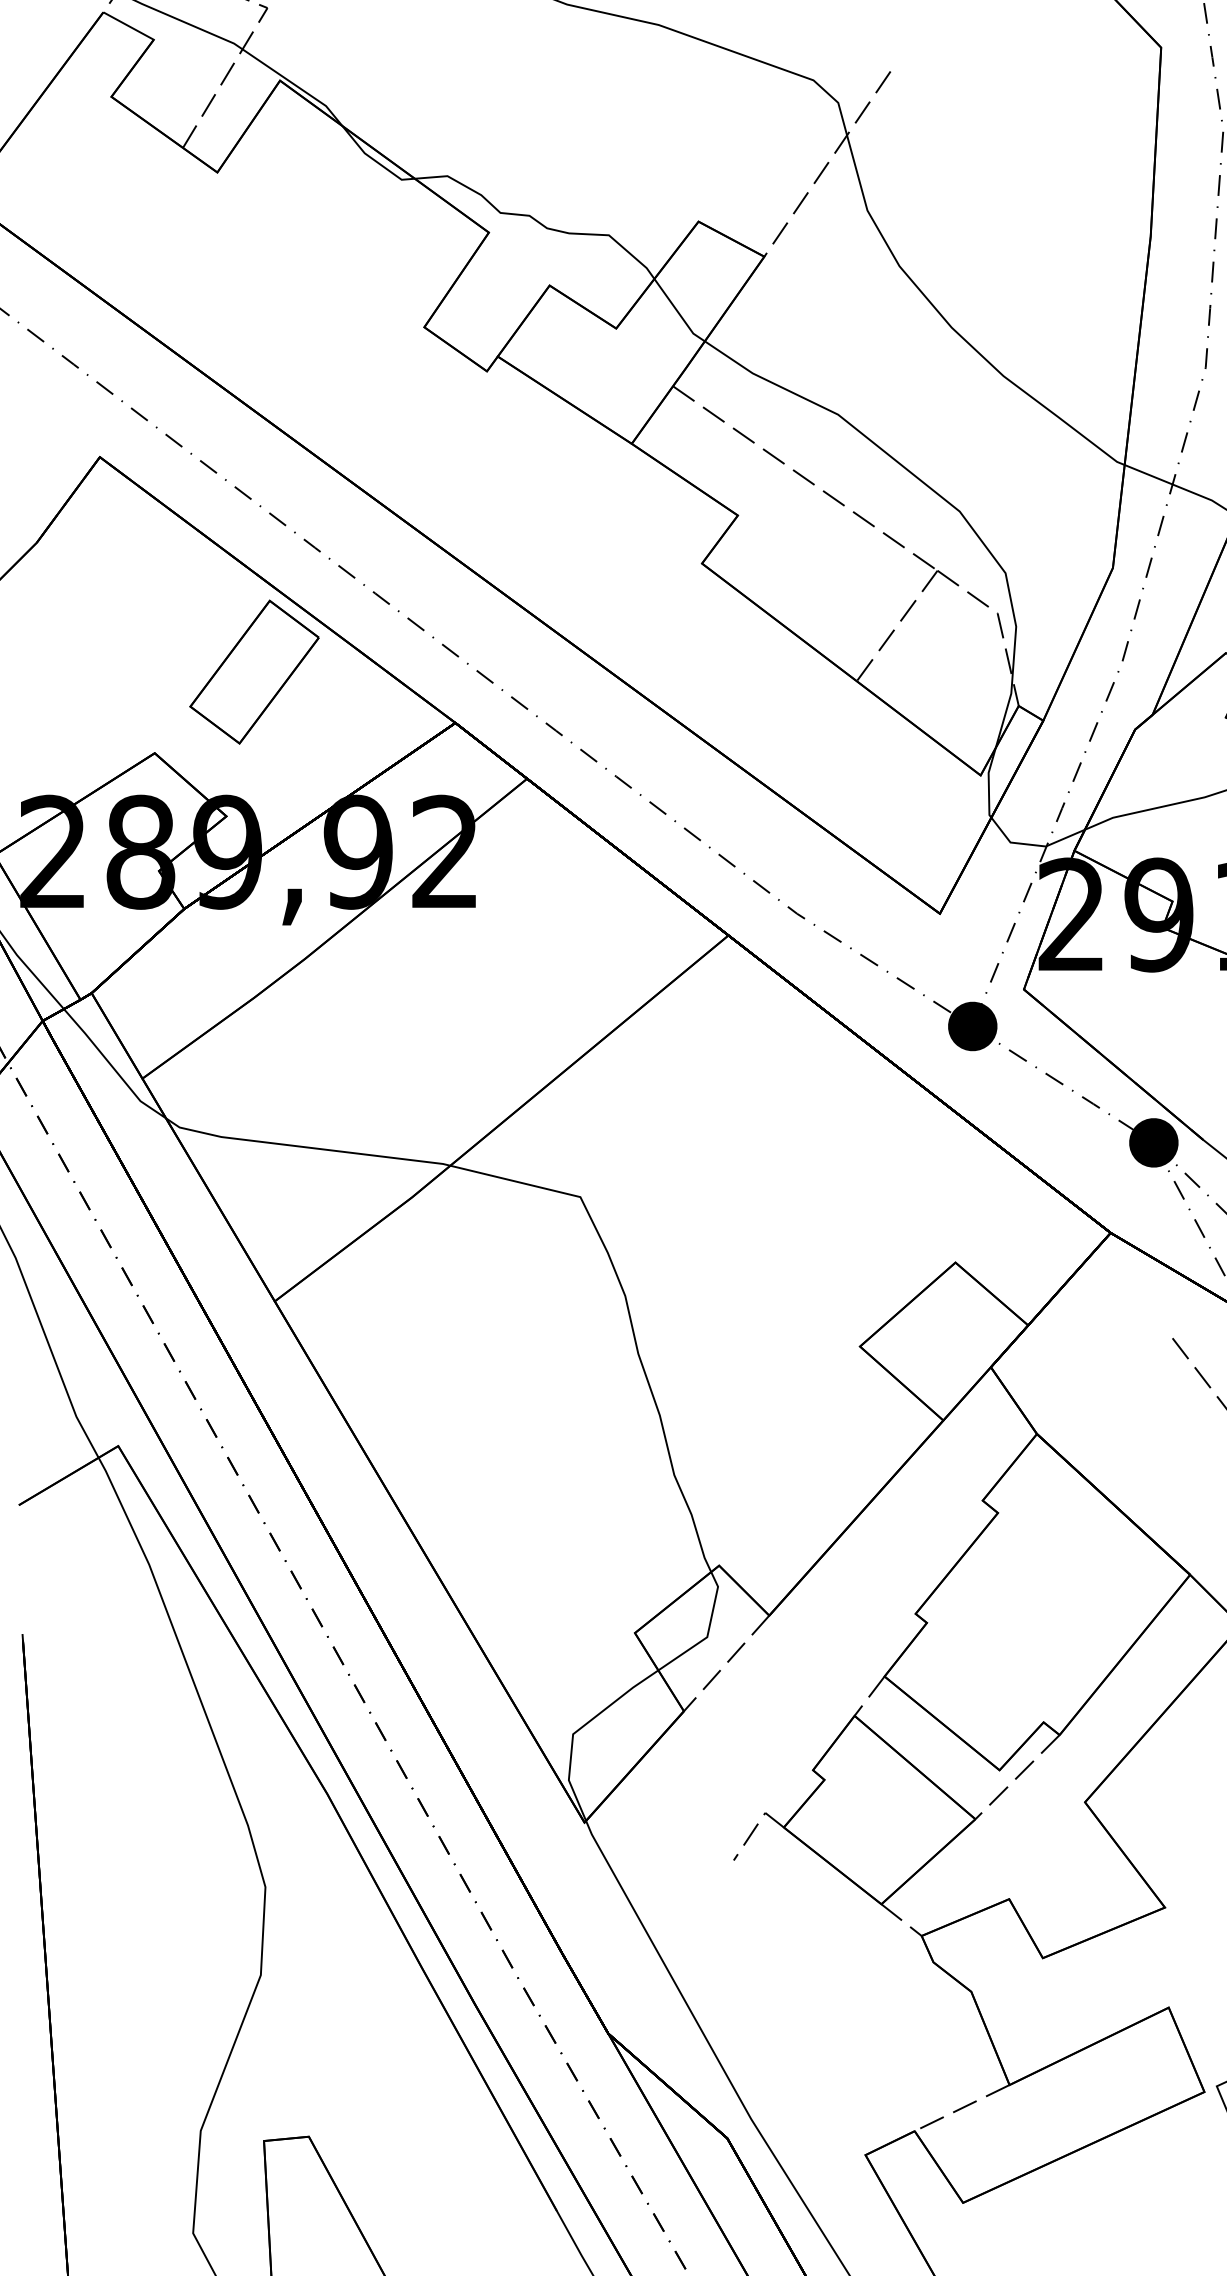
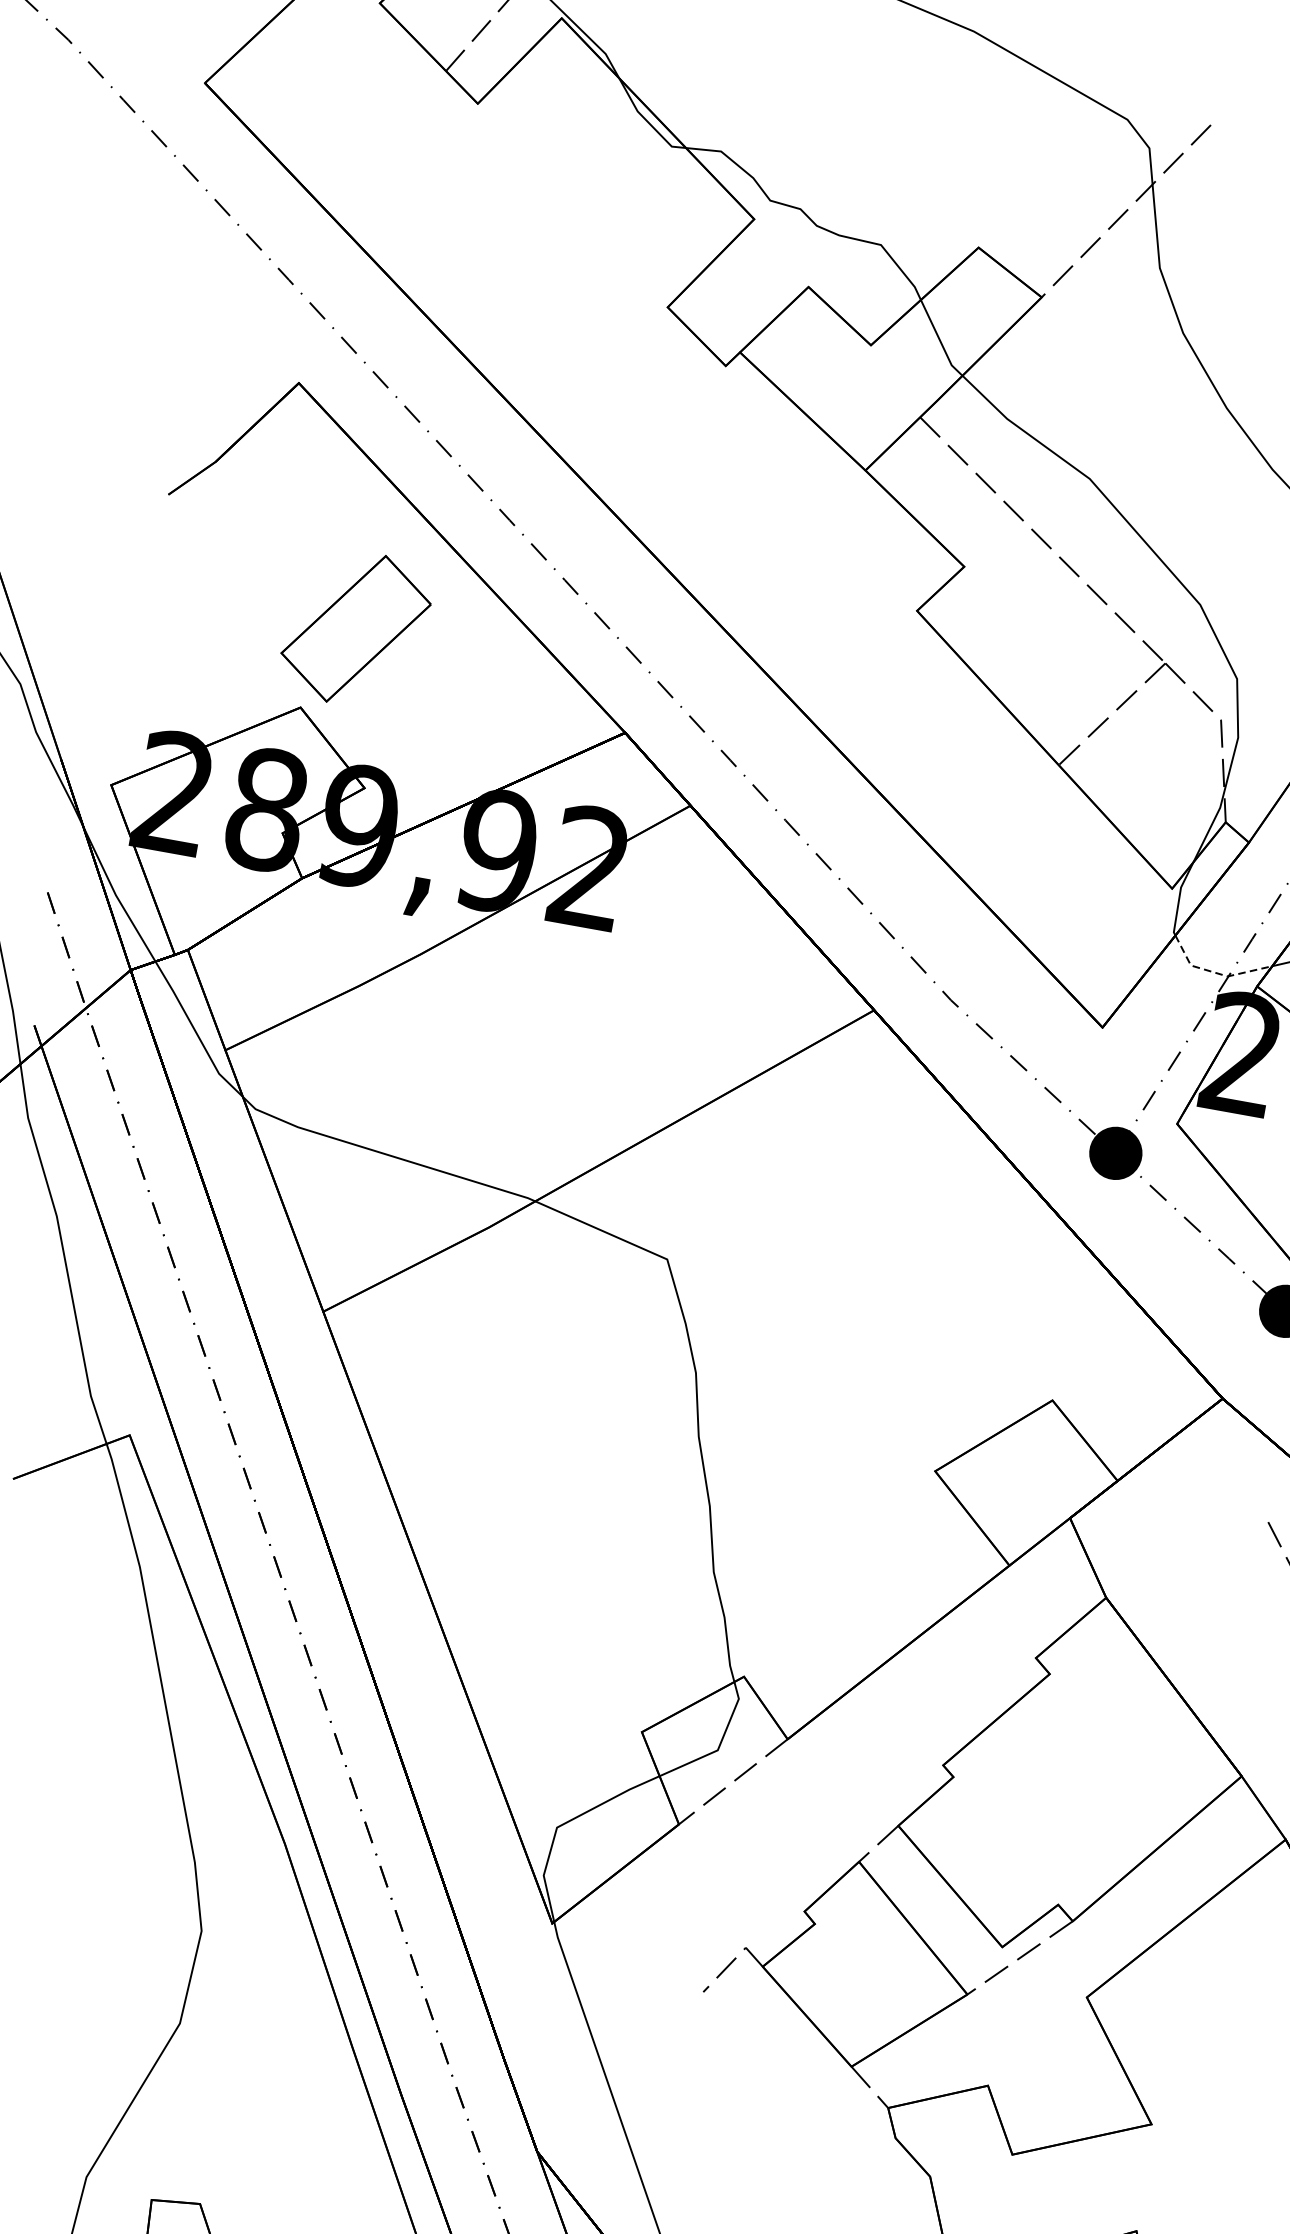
part: (254, 671) -> (356, 628), moved
line: (1034, 845) -> (1215, 973), solid -> dashed

